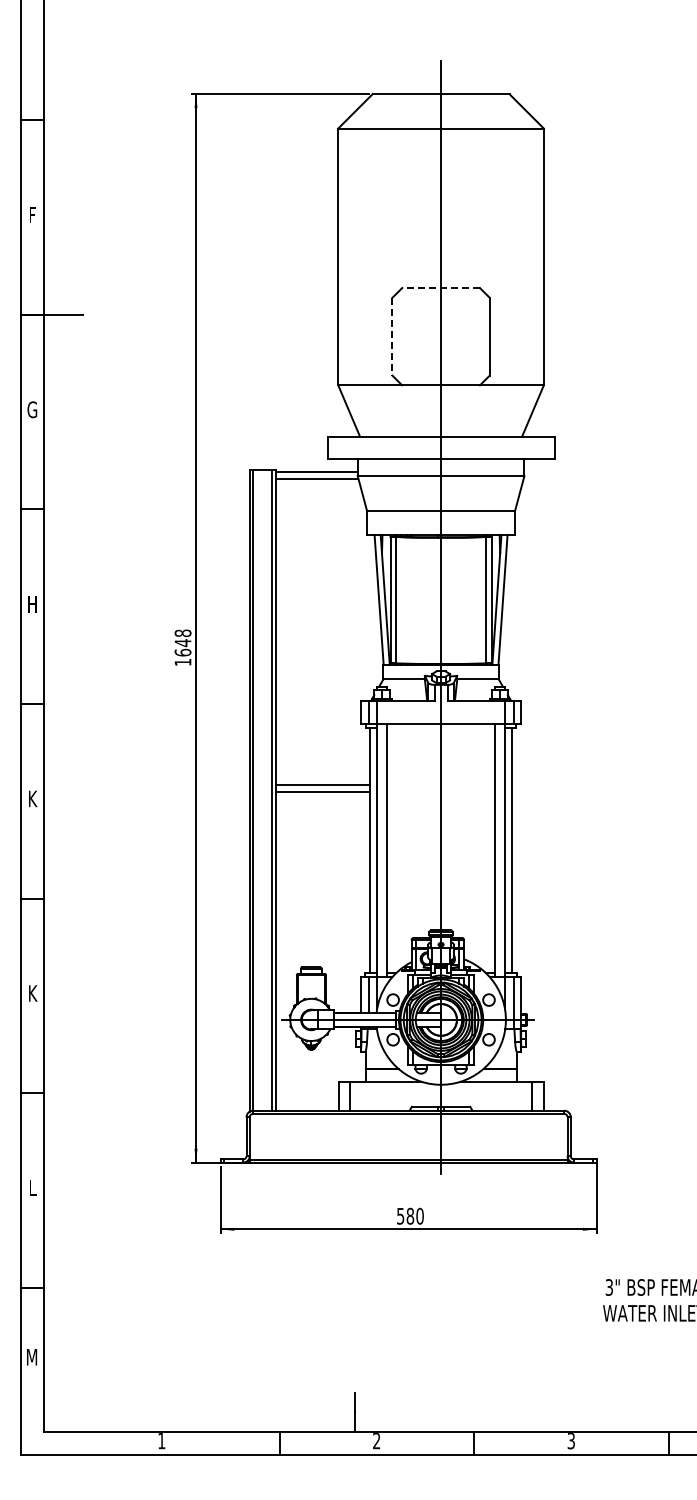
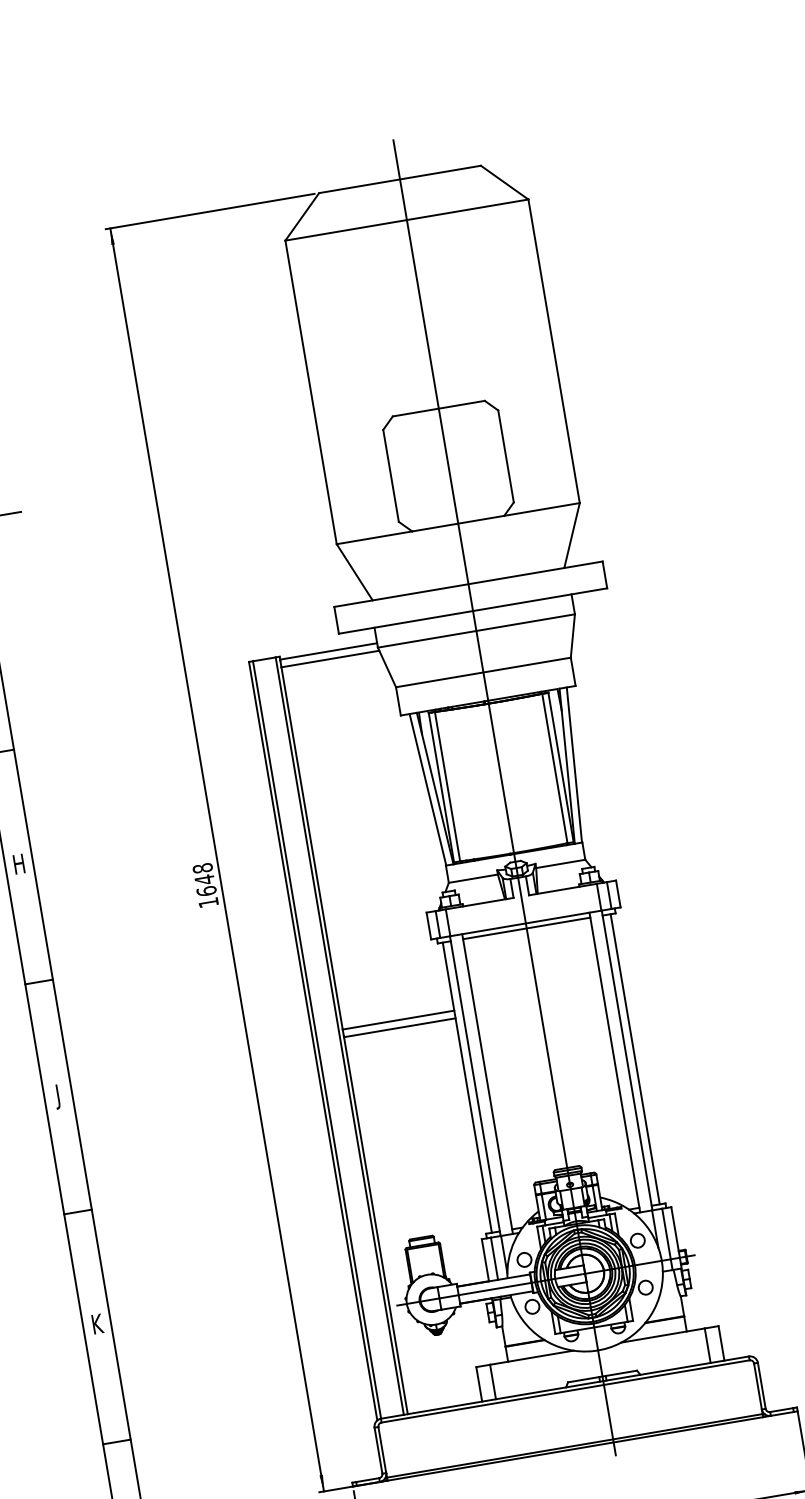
line: (441, 288) -> (439, 409), dashed -> solid
line: (392, 336) -> (391, 475), dashed -> solid
line: (440, 727) -> (525, 928), added
text: (33, 800) -> (59, 1095), K -> J

